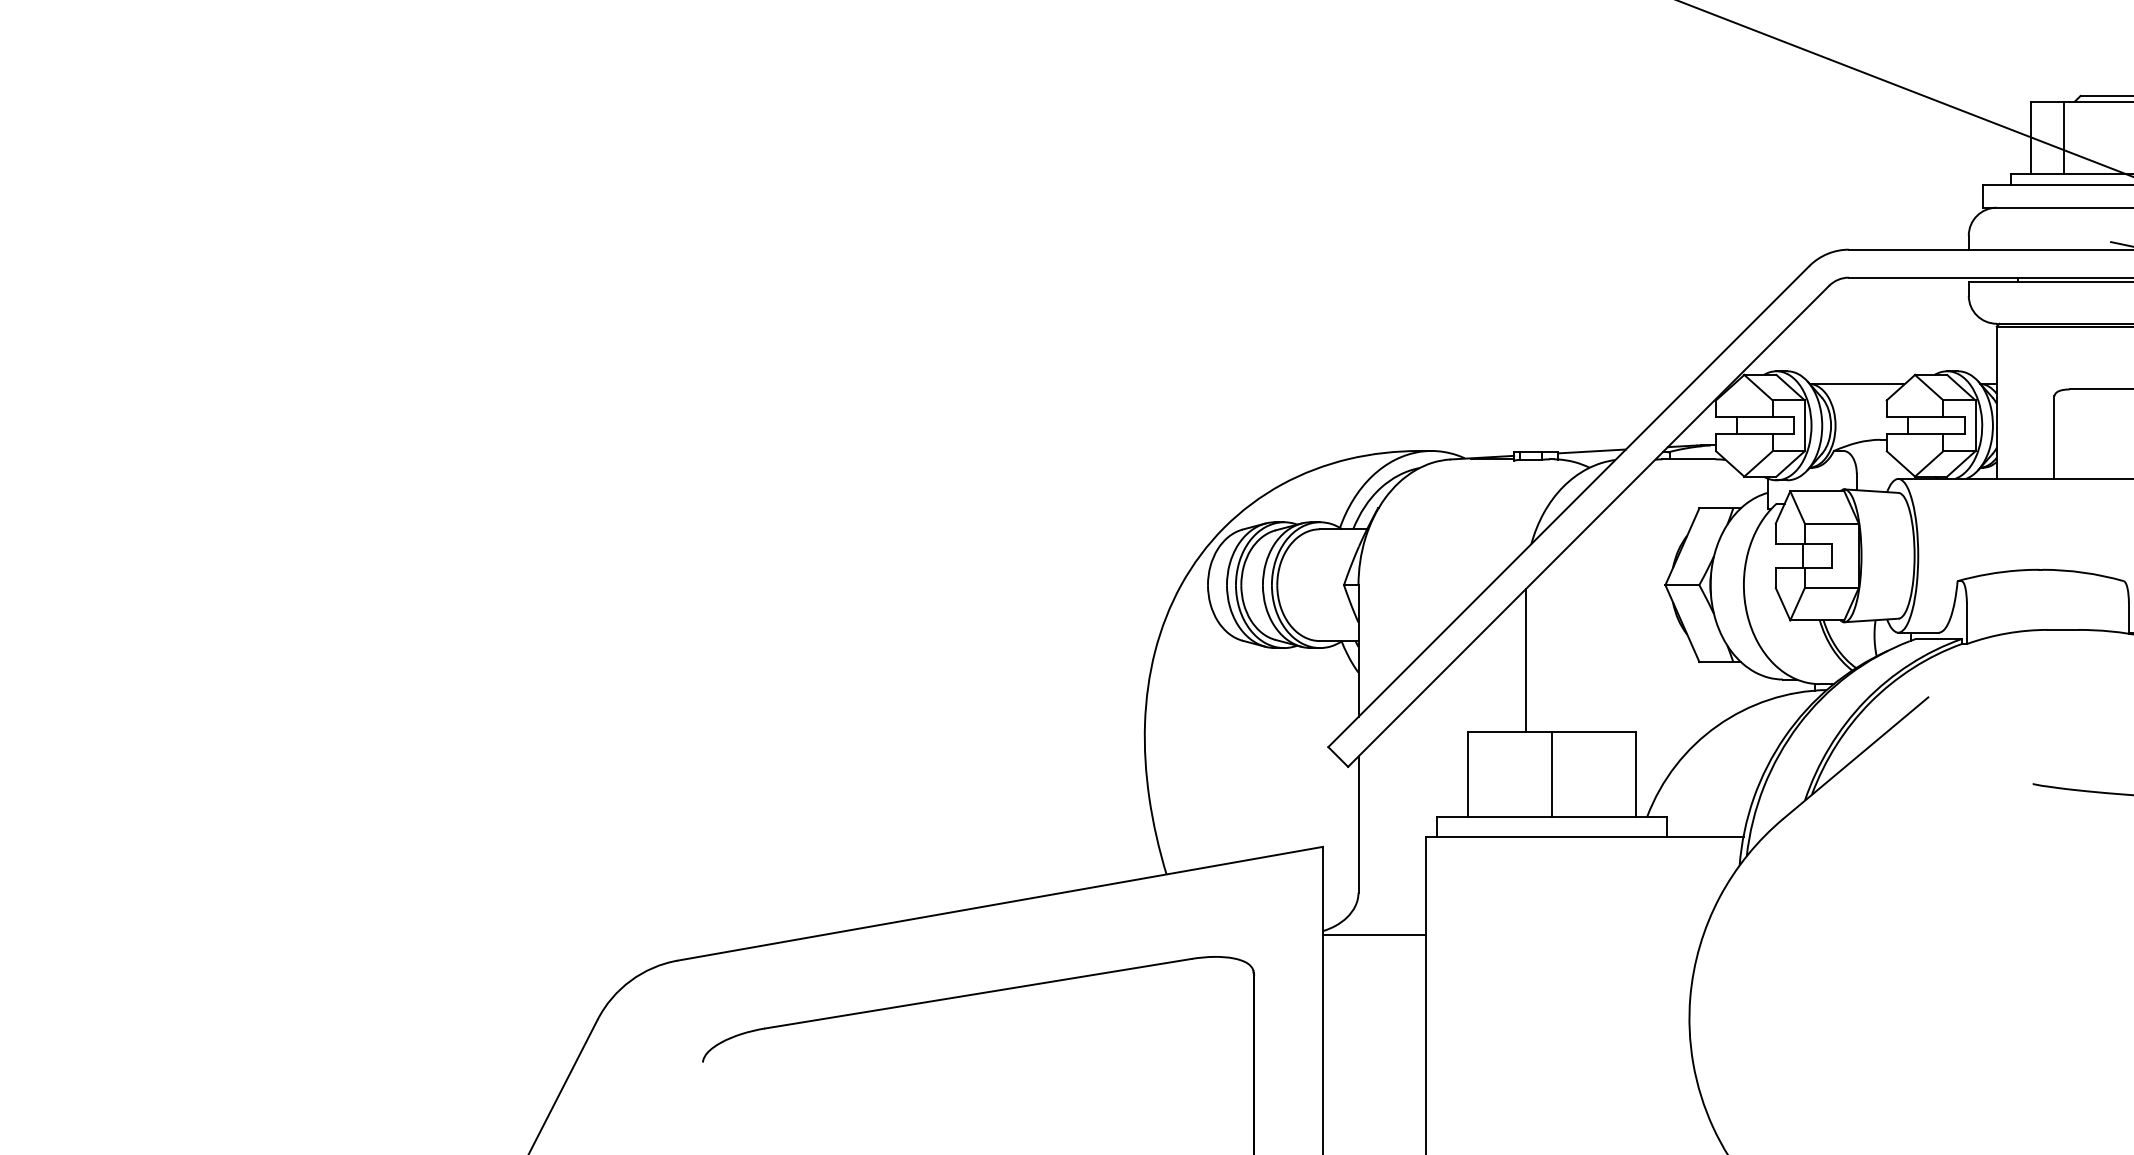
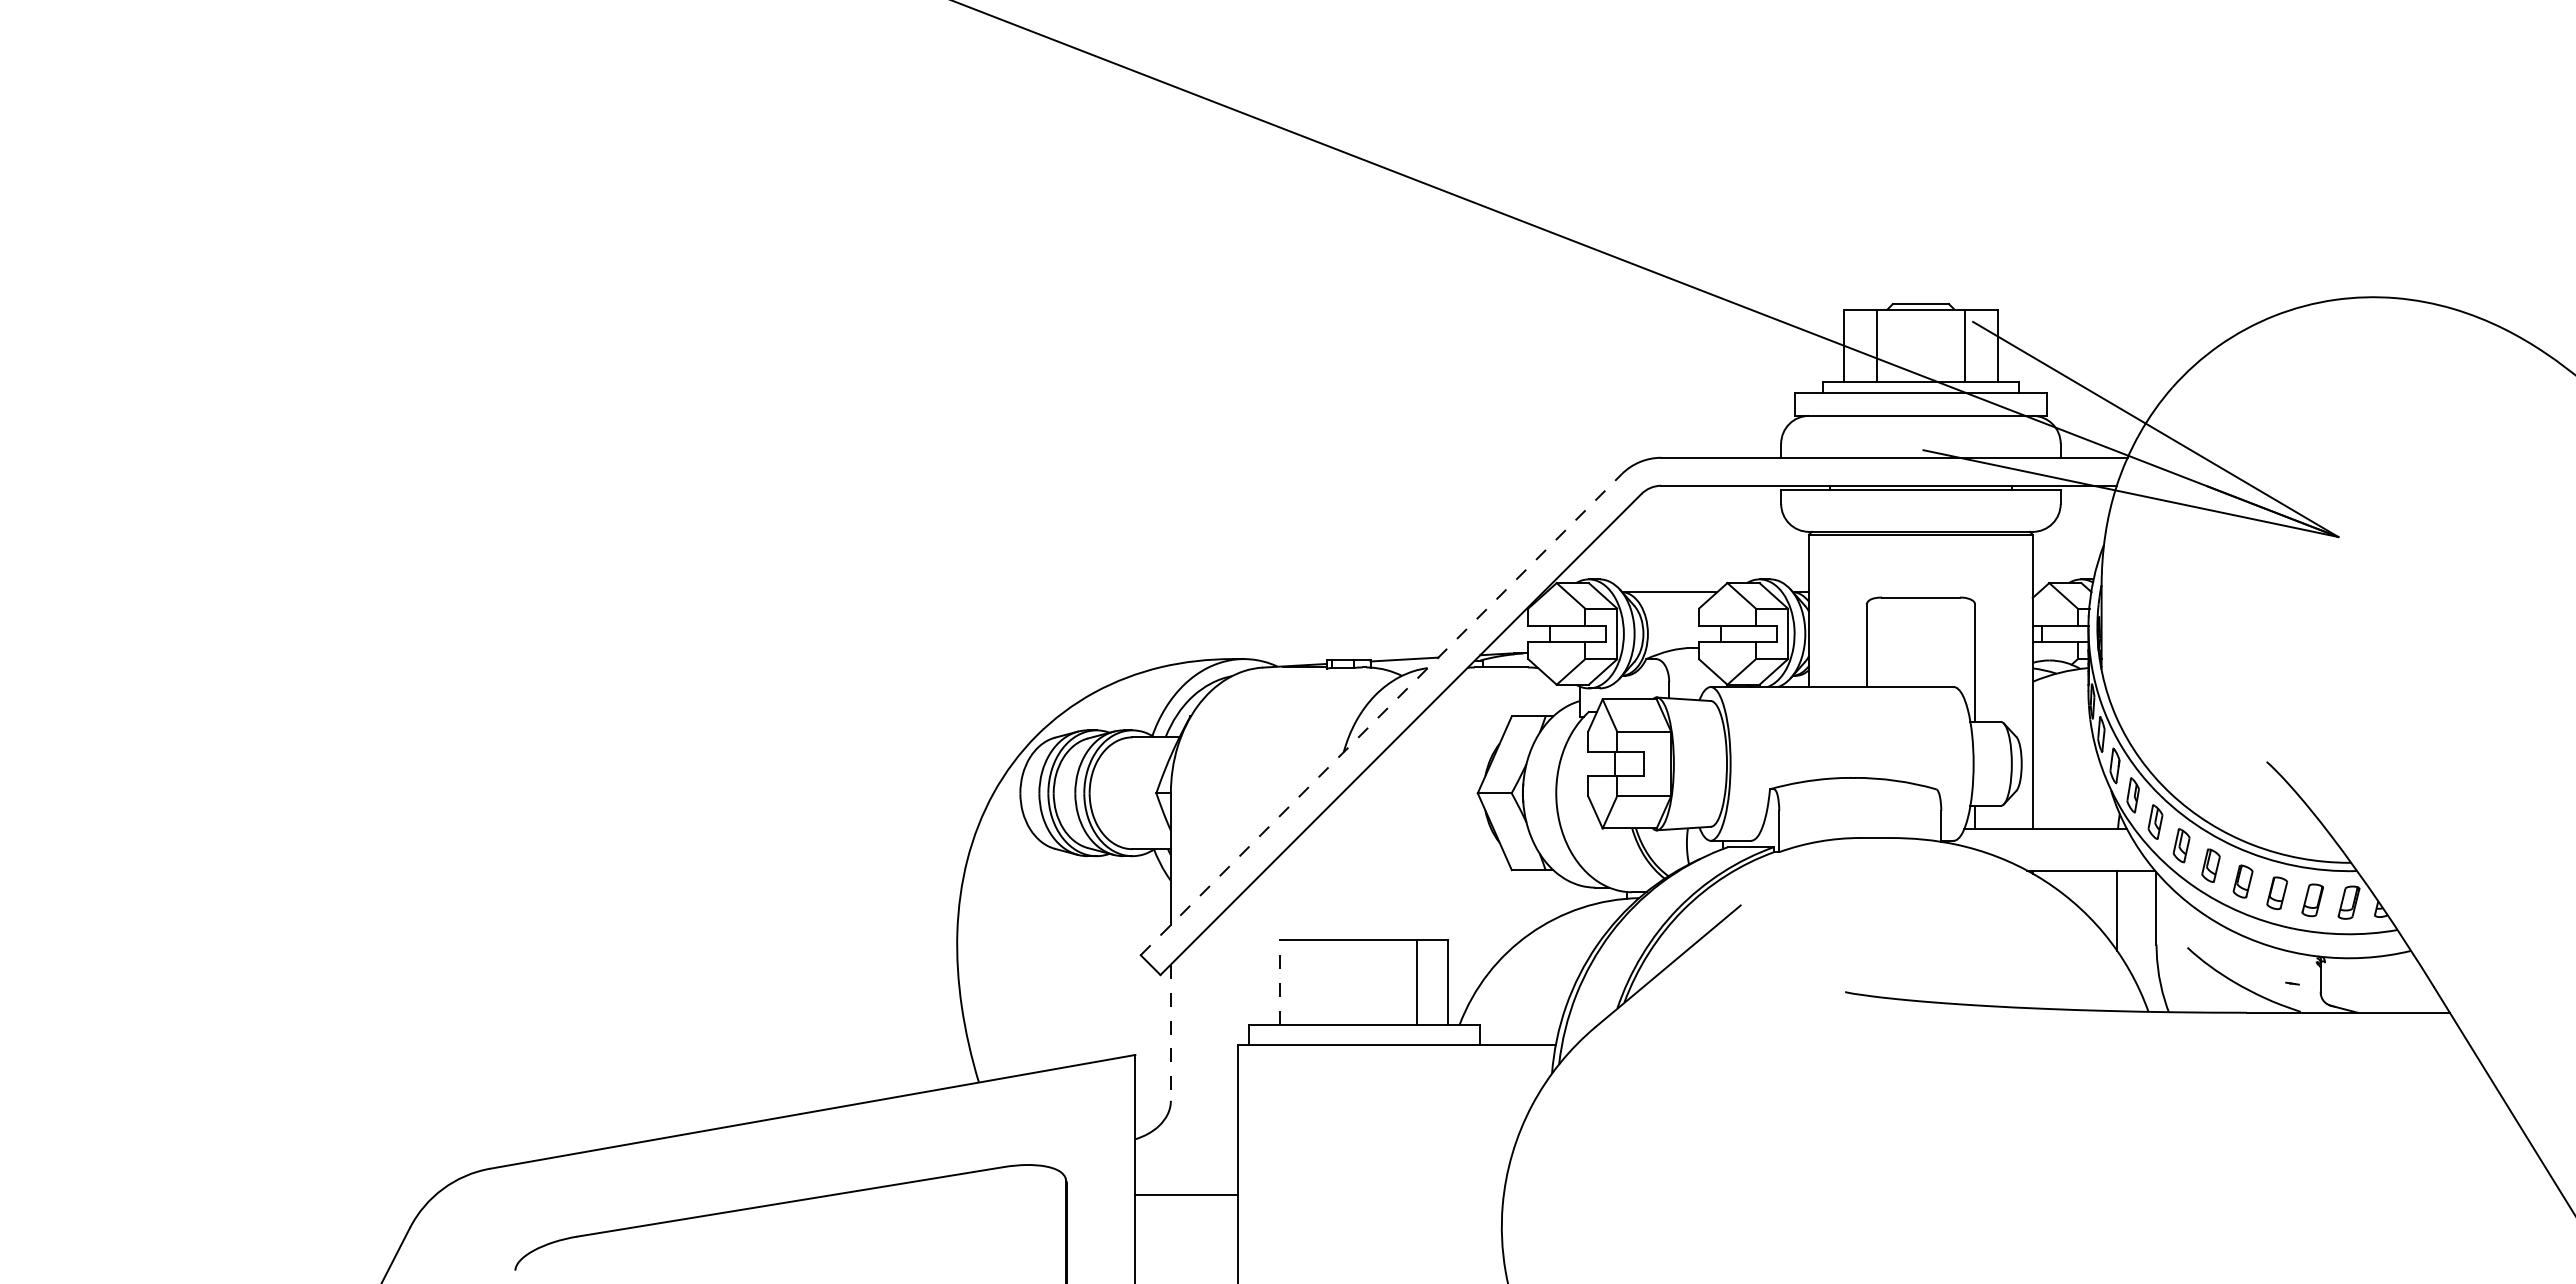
line: (1569, 506) -> (1381, 714), solid -> dashed
line: (1526, 660) -> (1338, 868), removed
line: (1468, 774) -> (1280, 982), solid -> dashed
line: (1552, 774) -> (1417, 982), moved
line: (1358, 825) -> (1170, 1033), solid -> dashed
line: (1374, 934) -> (1186, 1194), moved

